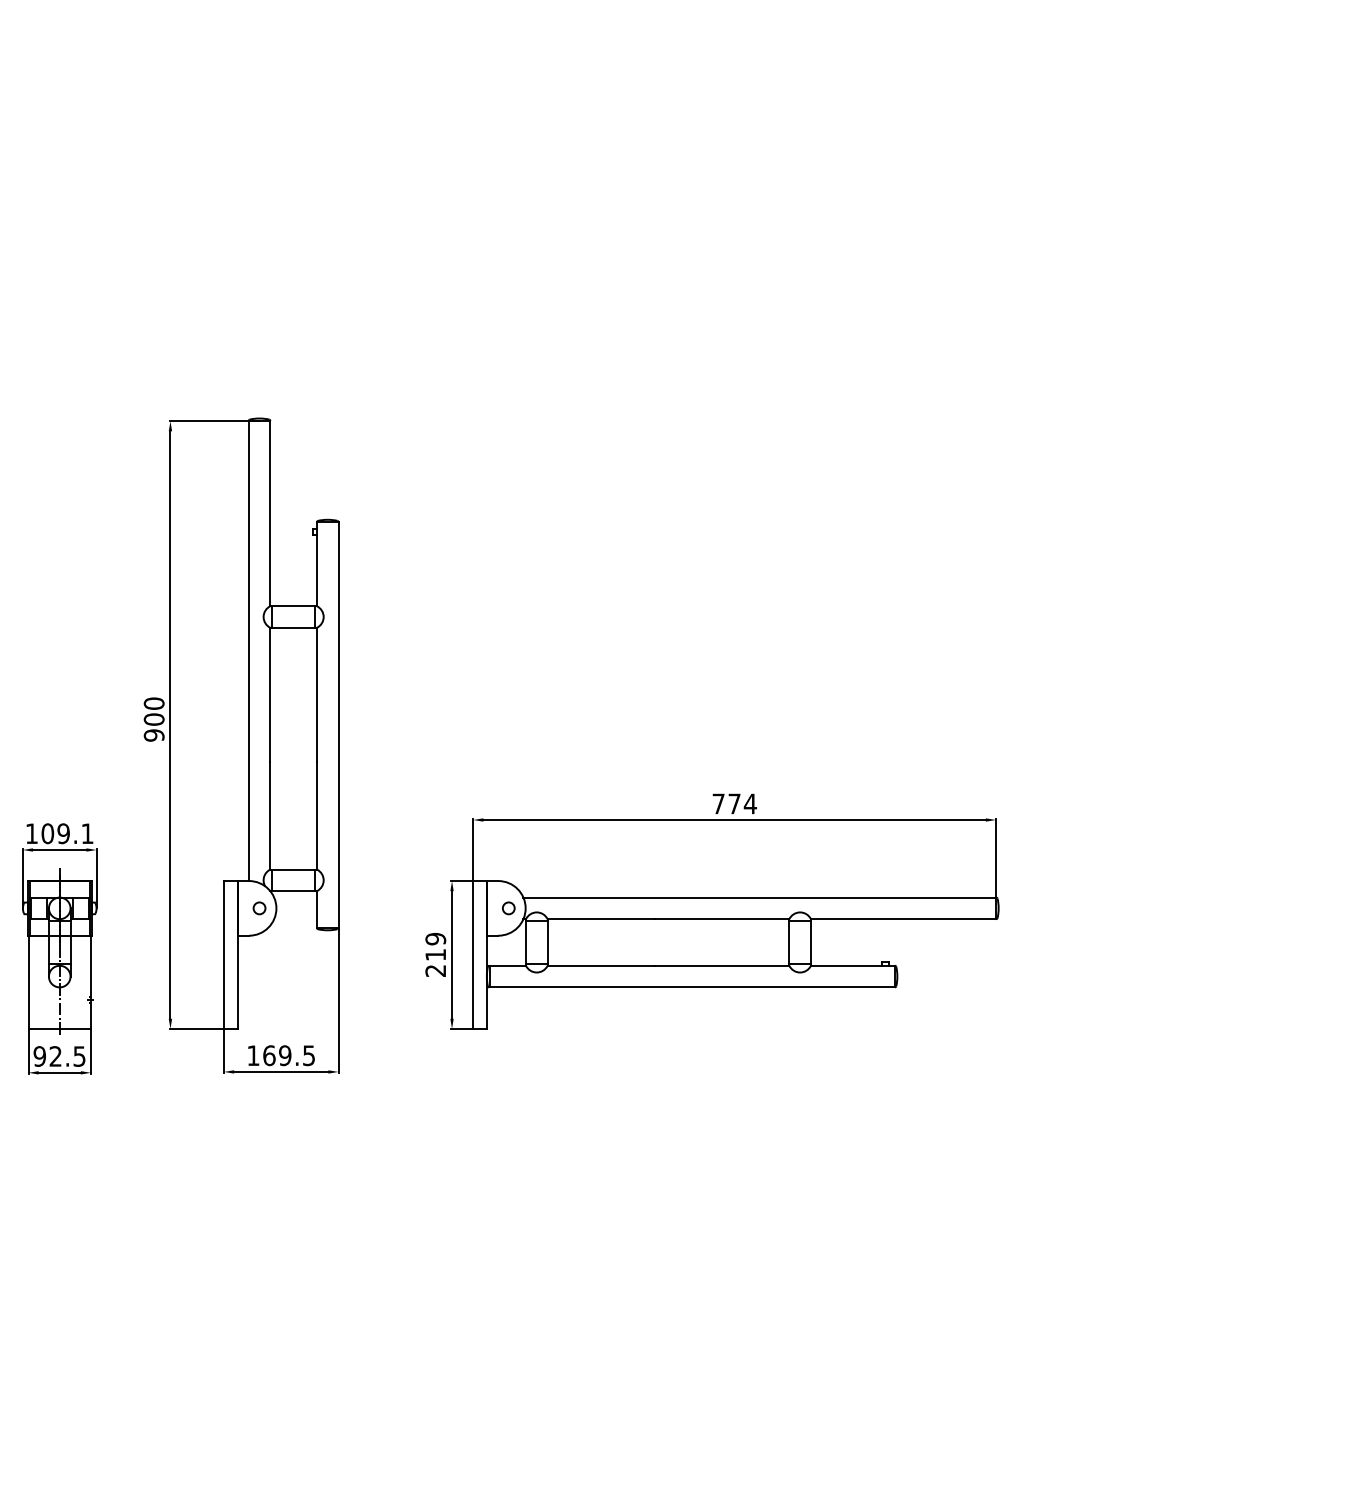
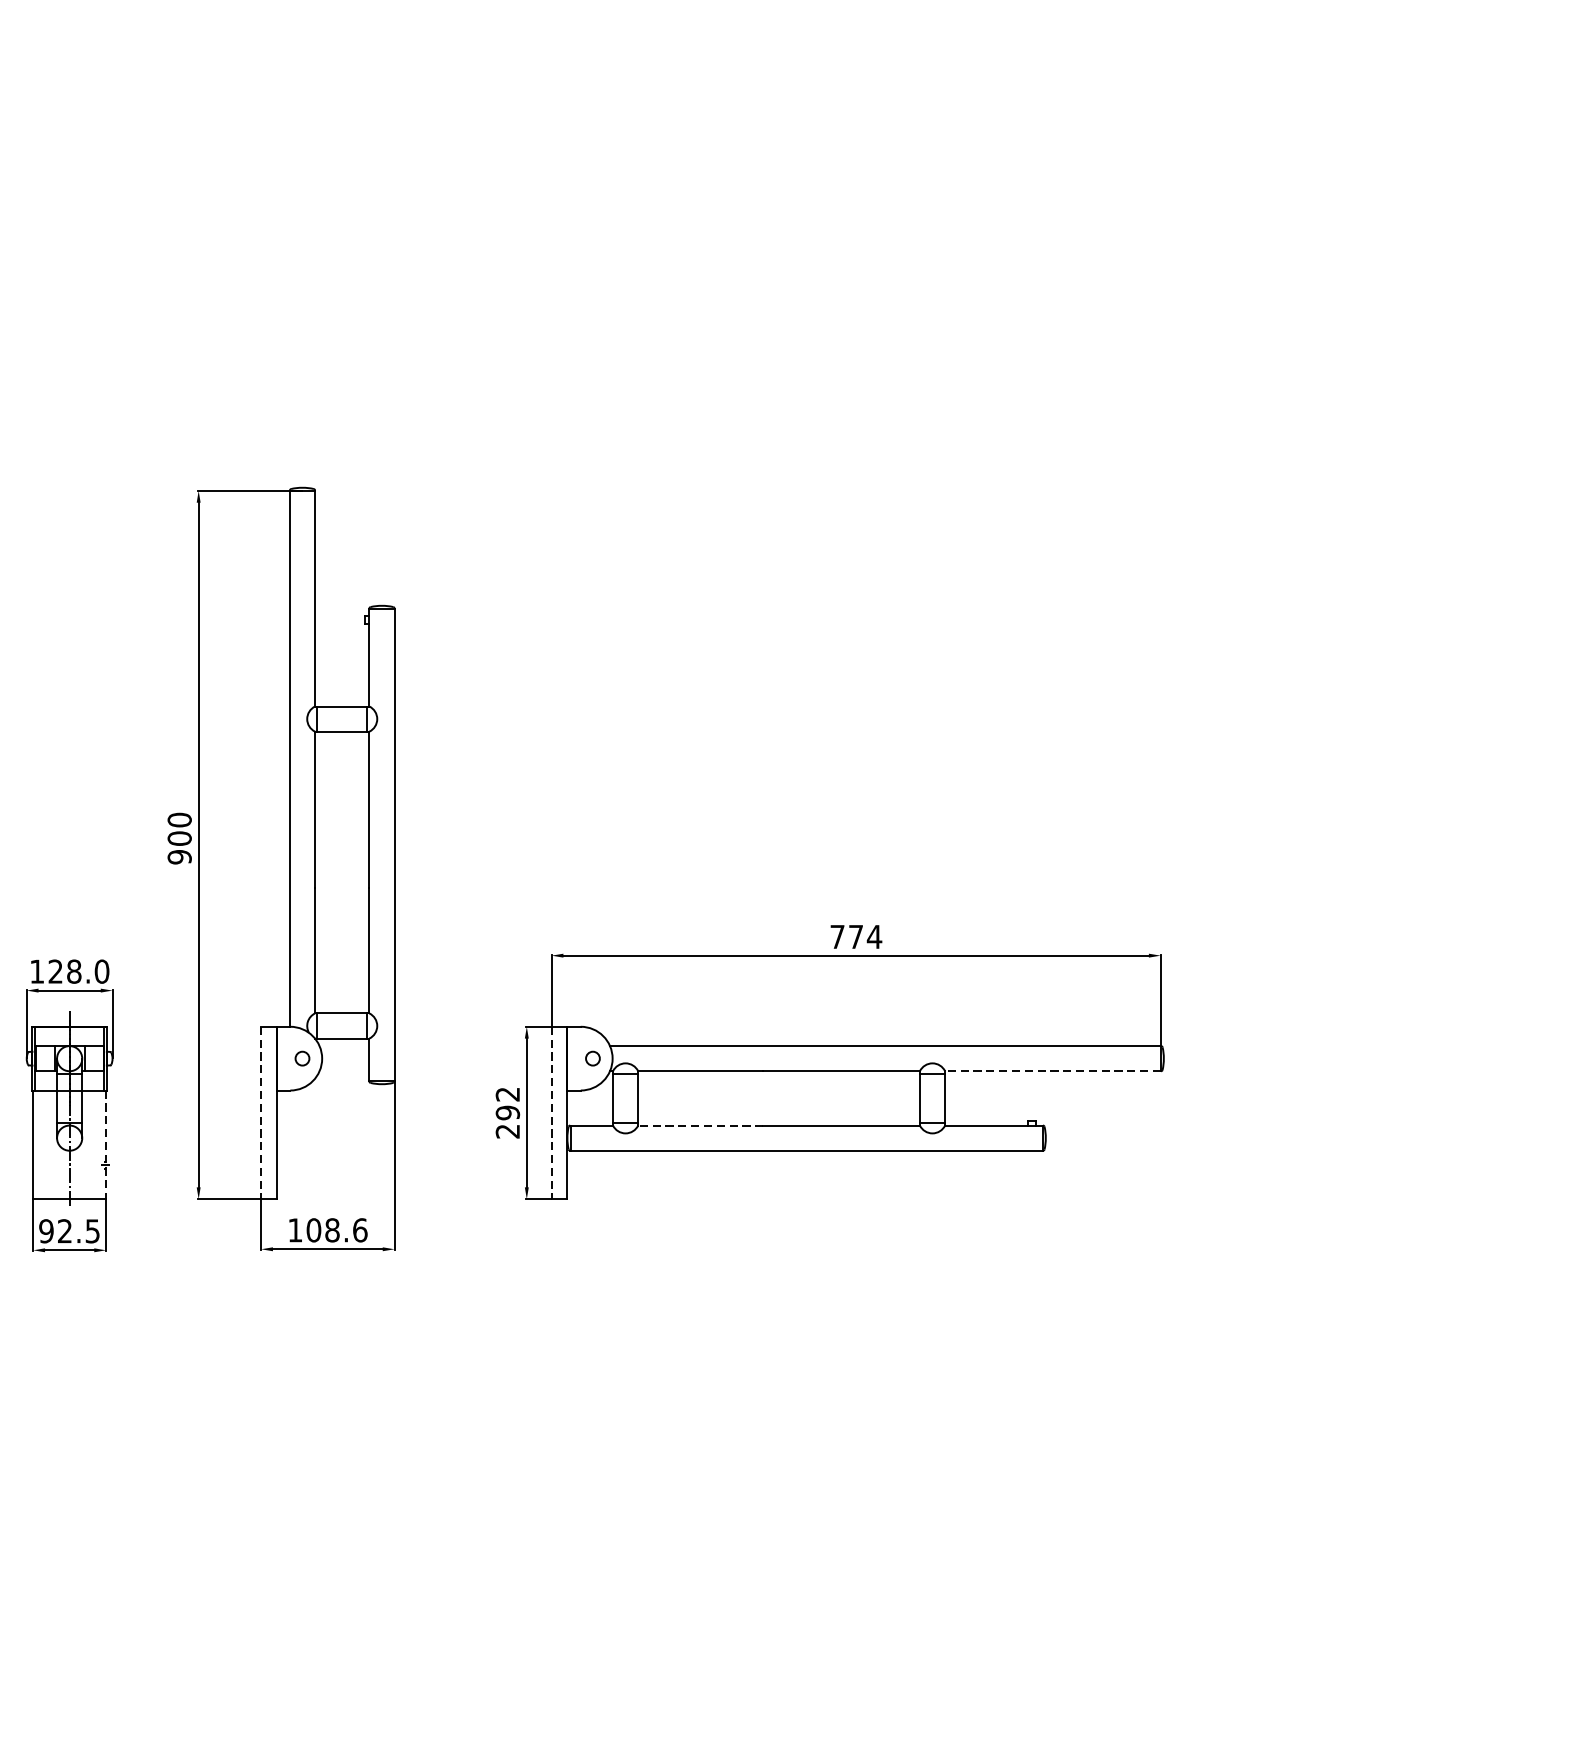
text: (67, 833) -> (78, 971), 109.1 -> 128.0
line: (903, 919) -> (1052, 1071), solid -> dashed
text: (435, 947) -> (507, 1104), 219 -> 292
line: (224, 954) -> (261, 1112), solid -> dashed
line: (473, 954) -> (551, 1112), solid -> dashed
line: (601, 965) -> (701, 1125), solid -> dashed
line: (90, 982) -> (105, 1145), solid -> dashed
text: (289, 1055) -> (337, 1230), 169.5 -> 108.6

